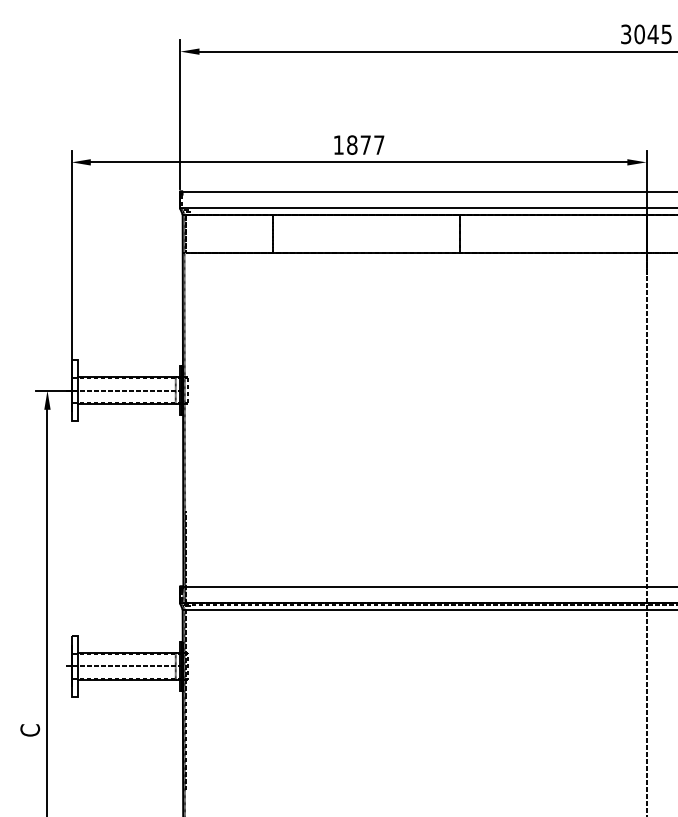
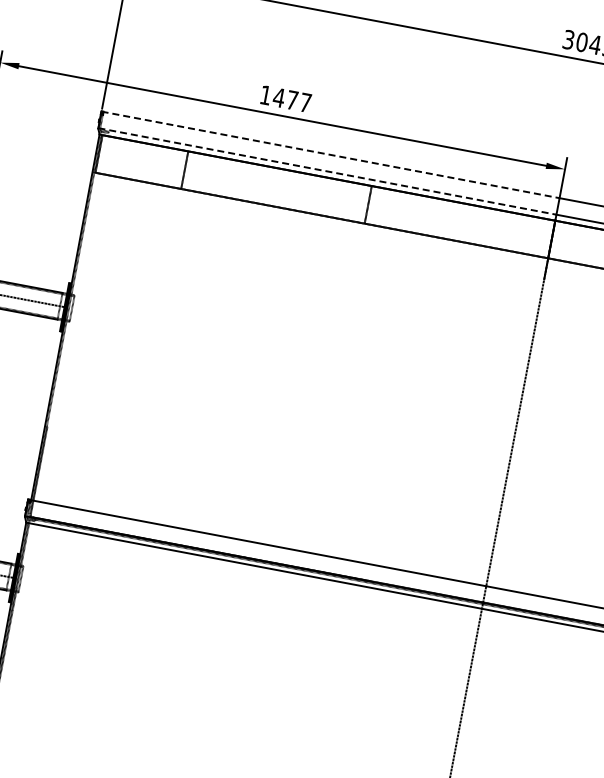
text: (351, 144) -> (278, 97), 1877 -> 1477
line: (413, 191) -> (330, 154), solid -> dashed
line: (413, 208) -> (327, 171), solid -> dashed

